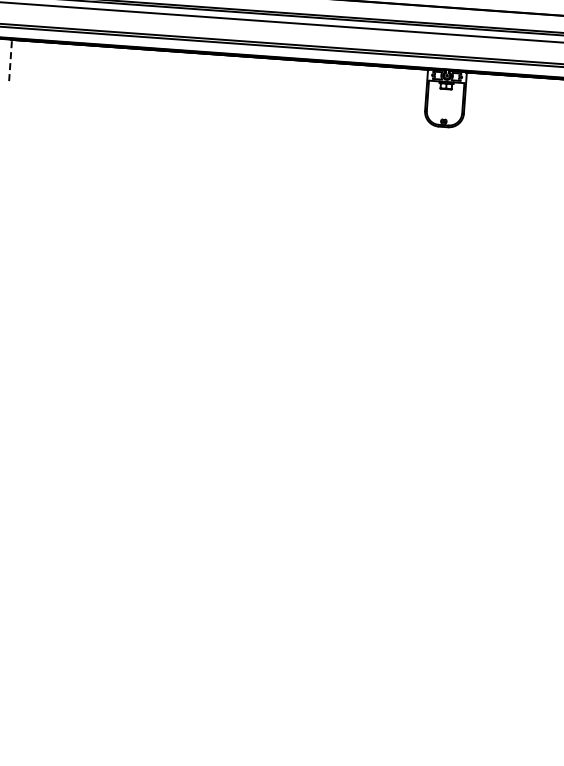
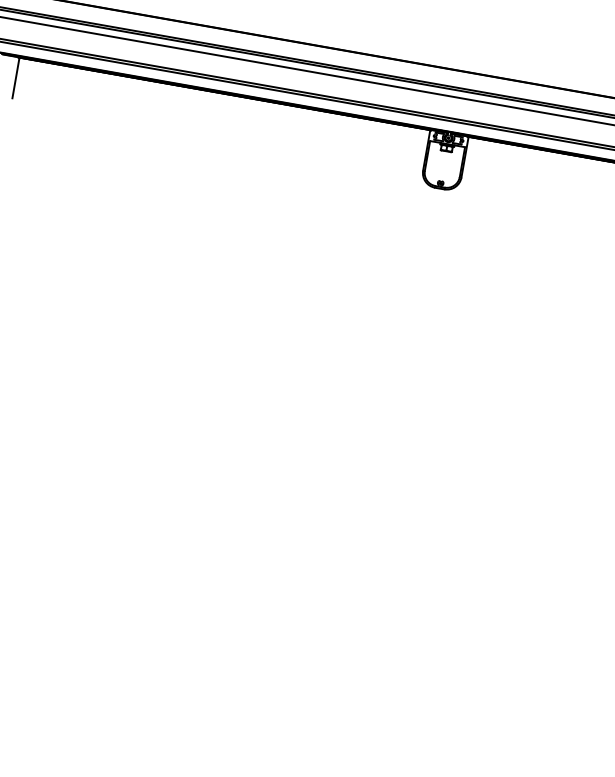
line: (10, 61) -> (15, 78), dashed -> solid

